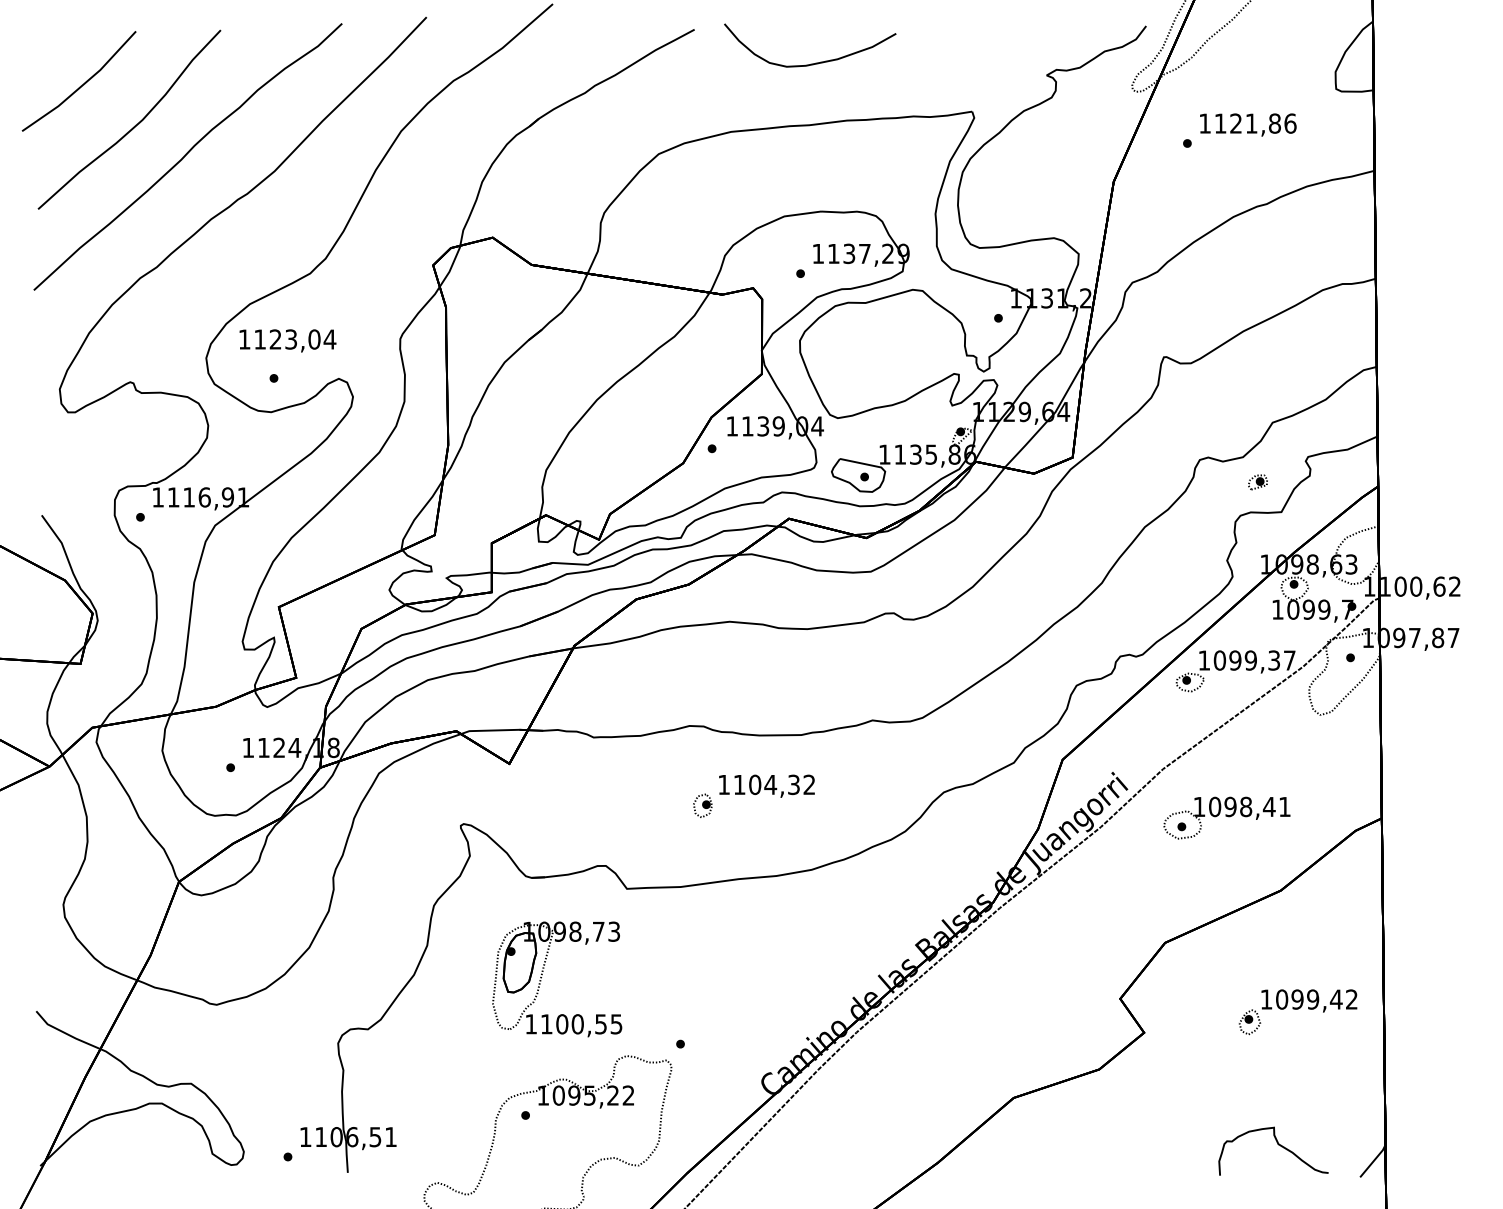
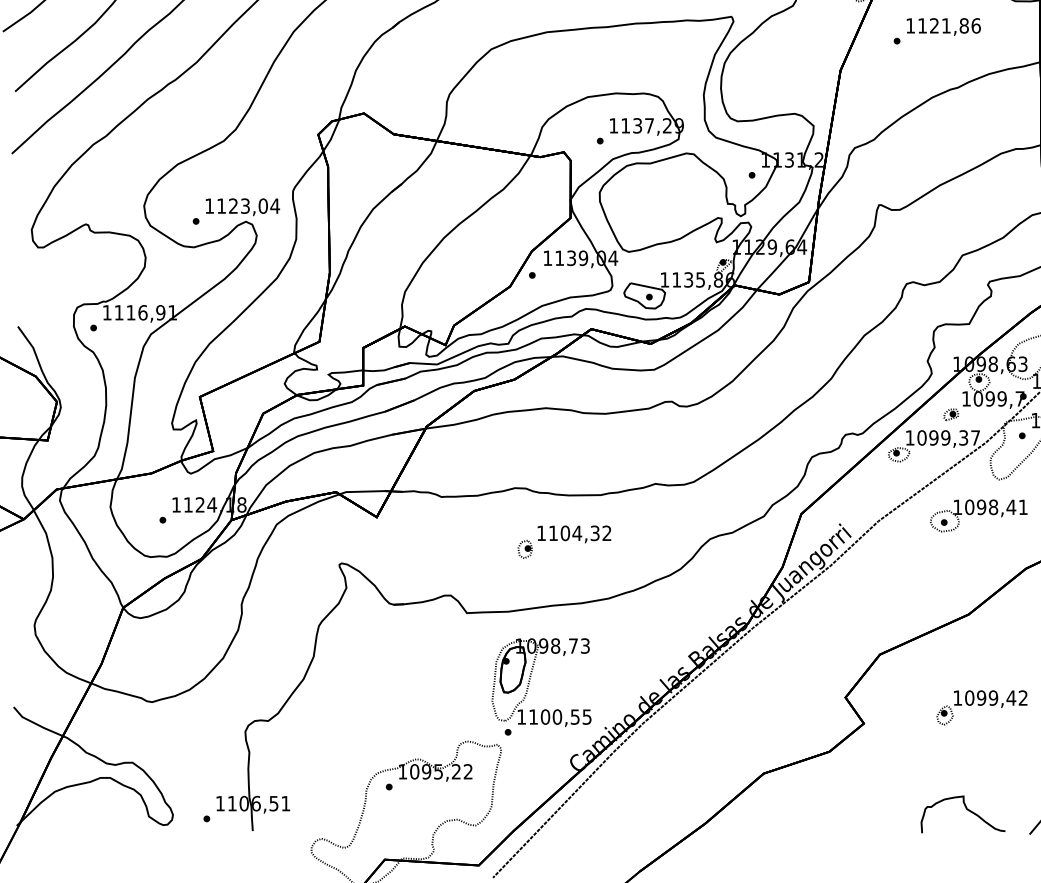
text: (287, 340) -> (242, 206), moved
part: (1257, 482) -> (950, 414), moved
part: (1226, 817) -> (978, 515), moved
part: (542, 975) -> (530, 679), moved

